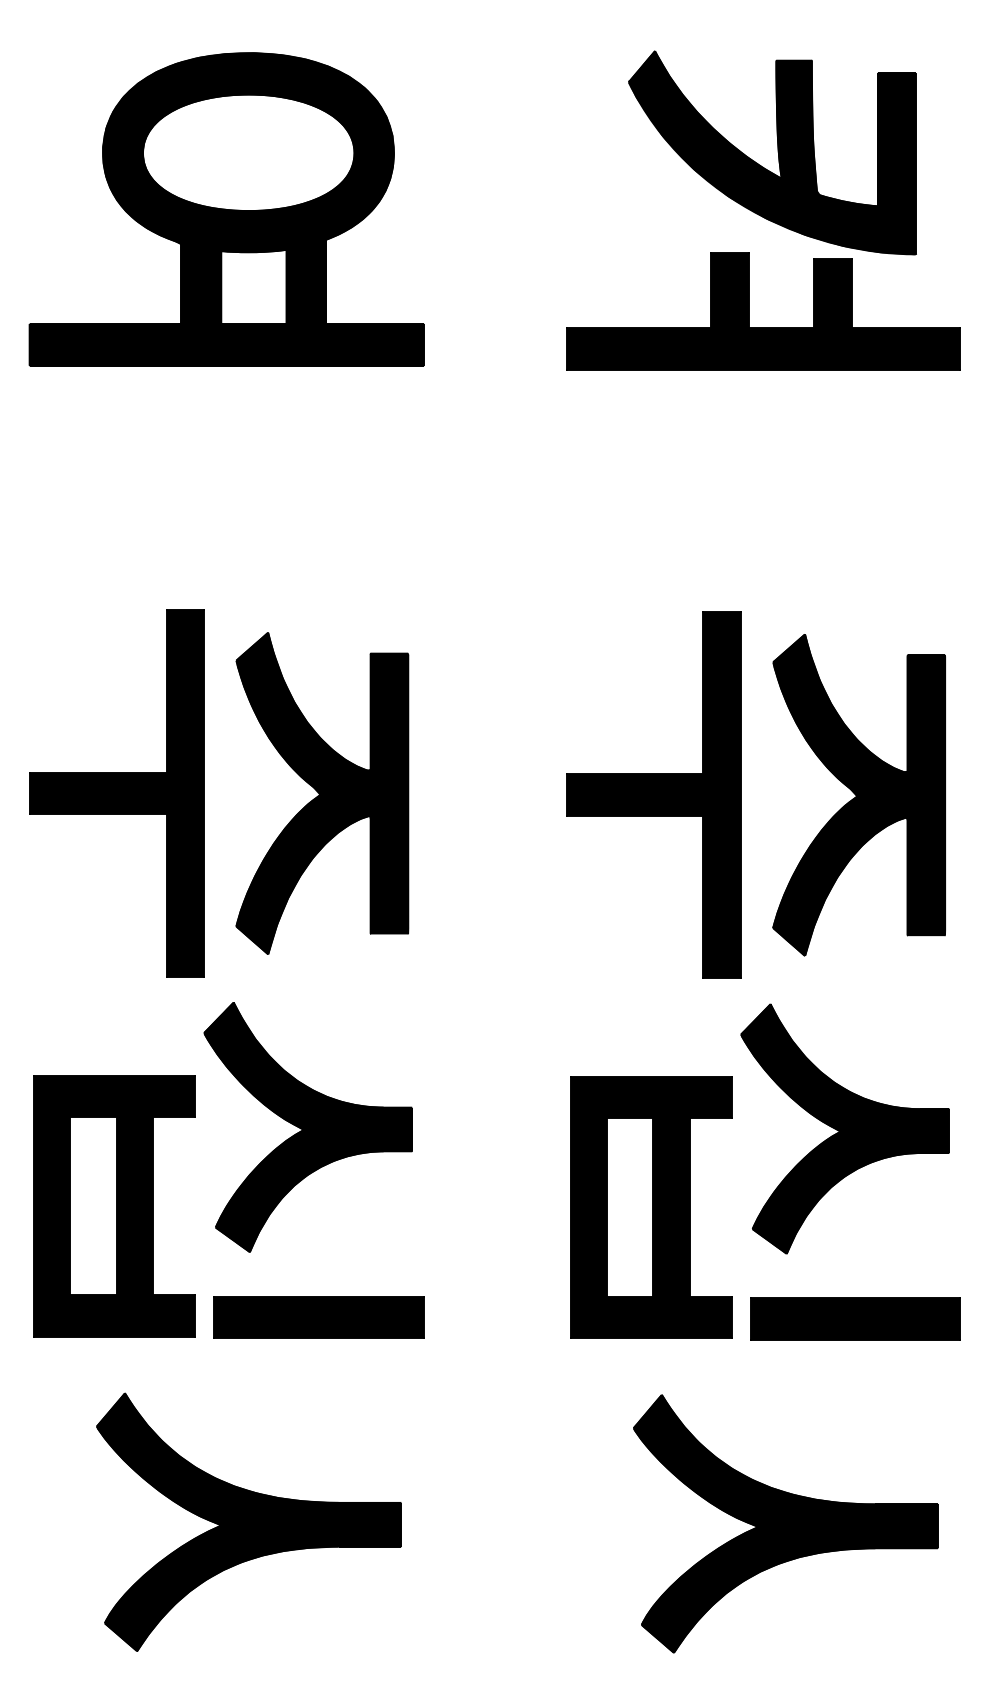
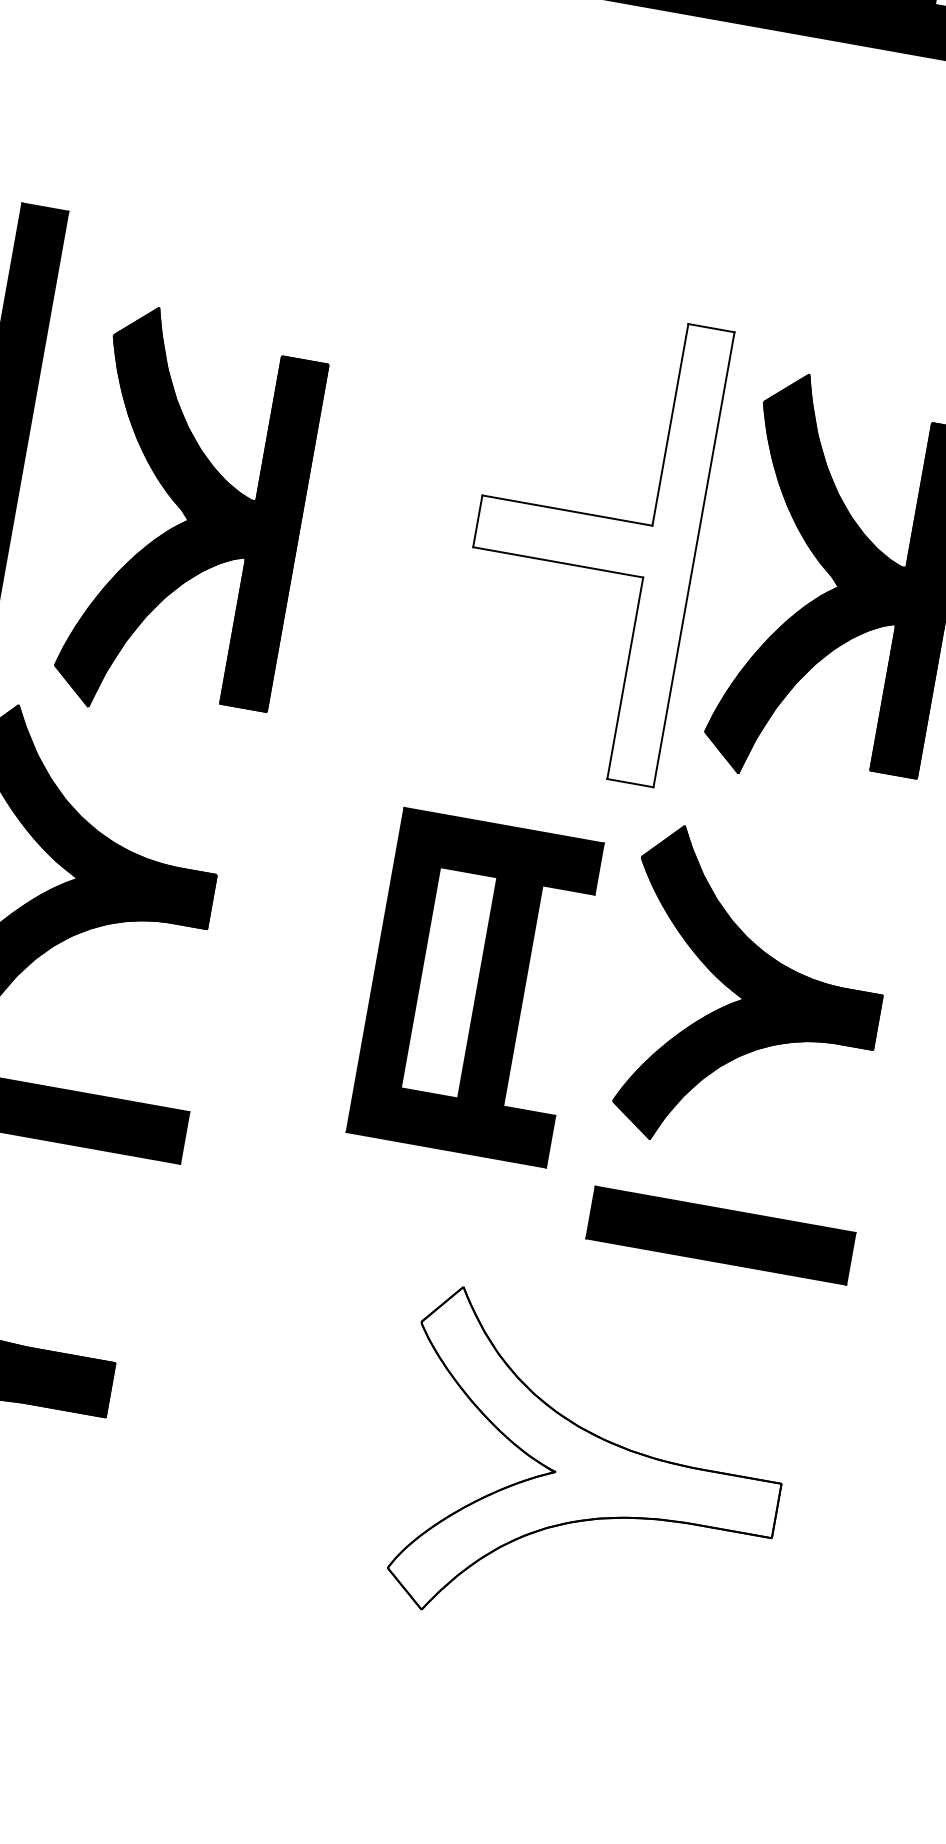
part: (322, 793) -> (191, 519), moved
fill: (653, 794) -> (585, 539), removed
part: (651, 1207) -> (475, 987), moved
fill: (785, 1523) -> (588, 1473), removed

